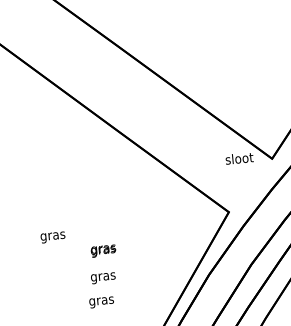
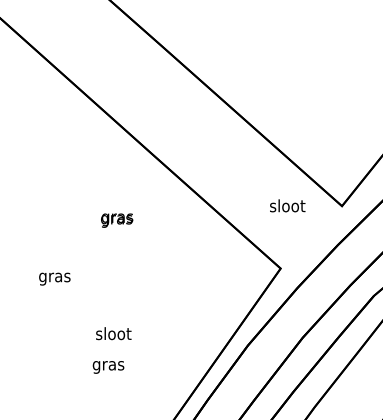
text: (239, 158) -> (287, 205), moved
text: (103, 251) -> (117, 220), moved
text: (103, 277) -> (113, 335), gras -> sloot

